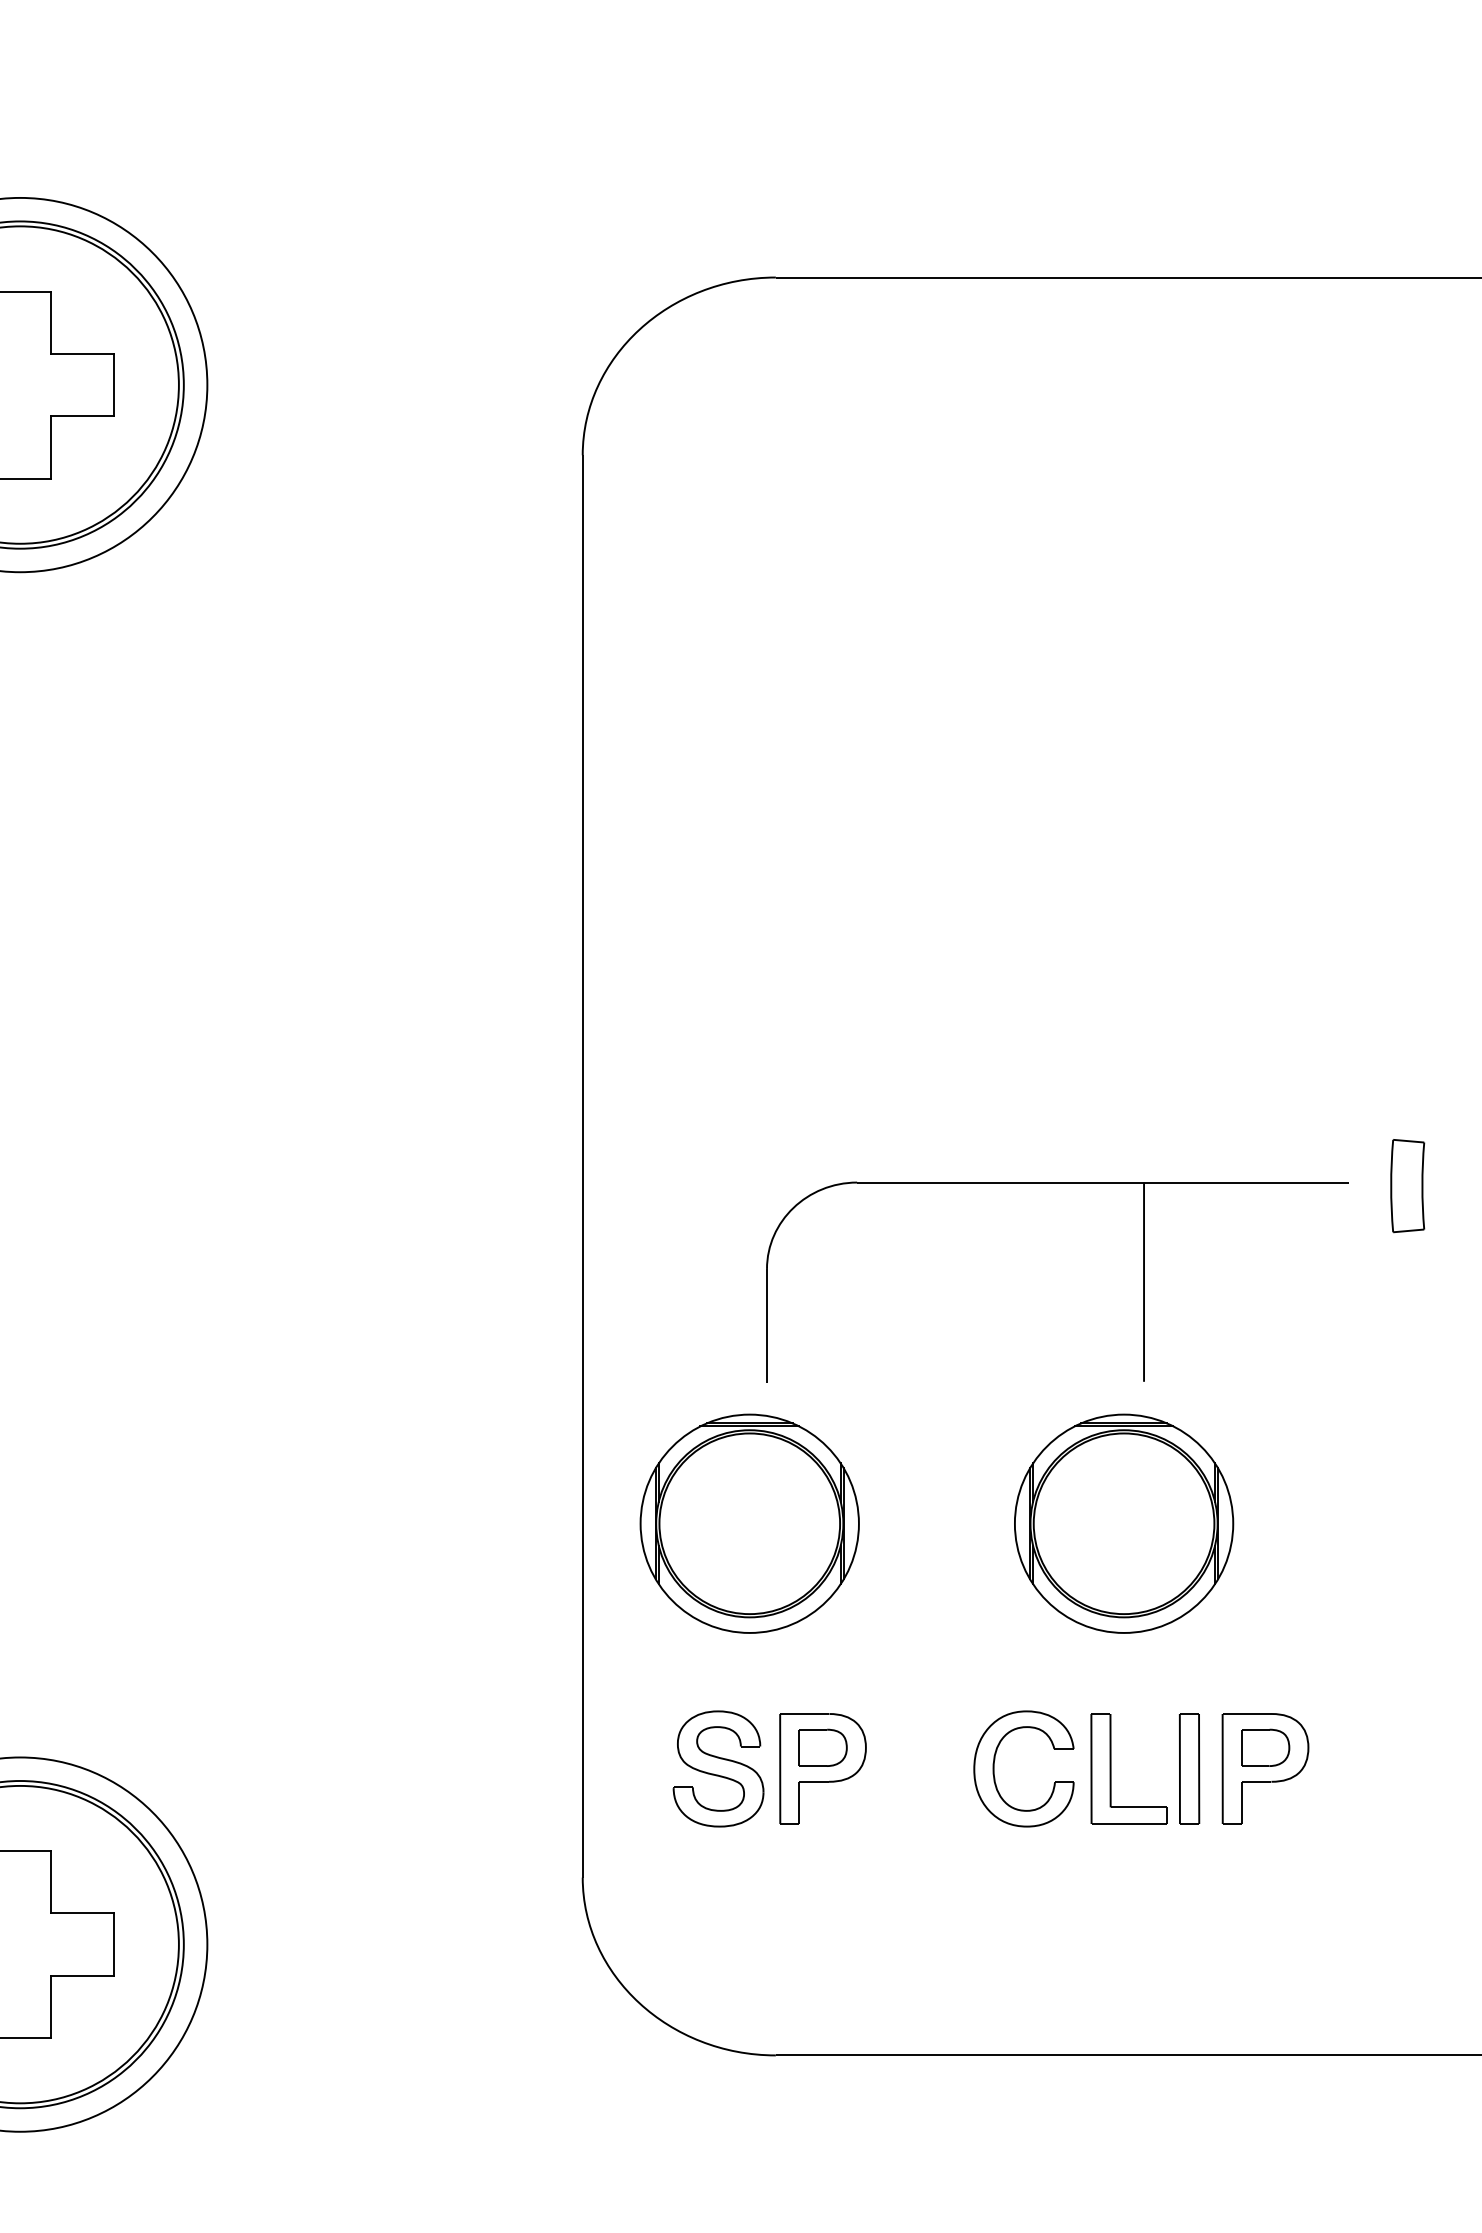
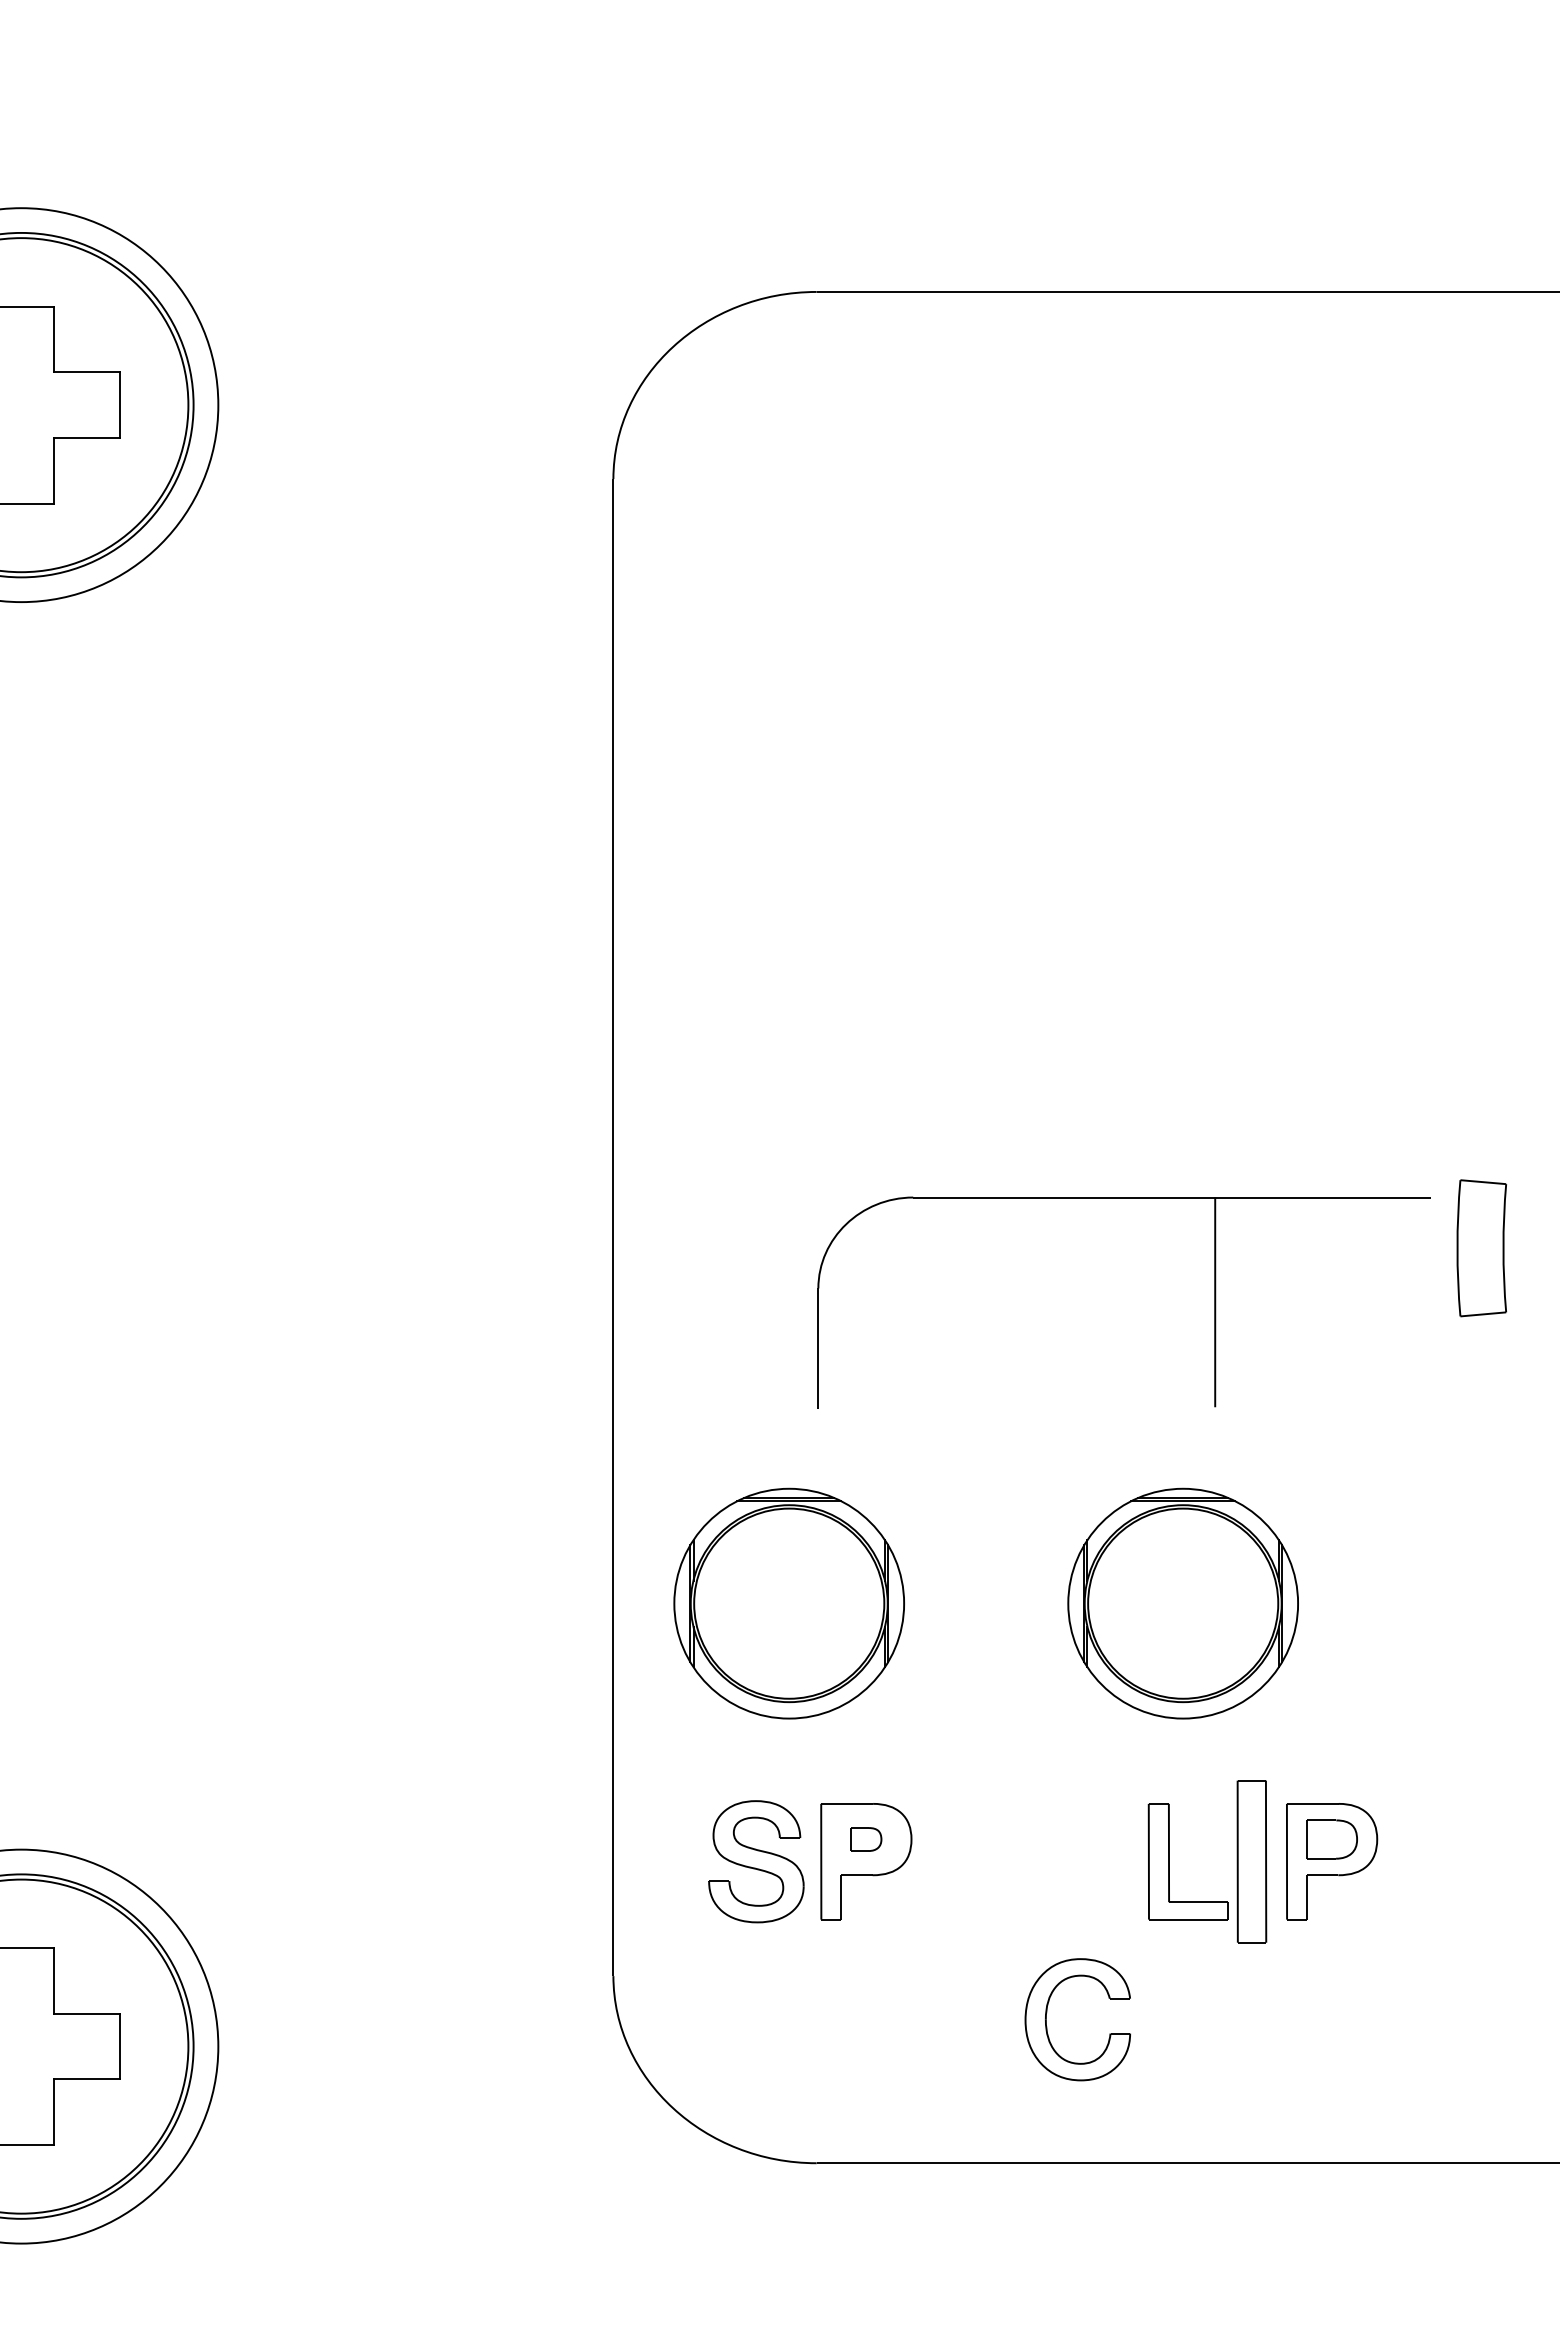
part: (1407, 1185) -> (1481, 1247), size x1.4
part: (1143, 1282) -> (1214, 1302), moved
part: (823, 1747) -> (866, 1839), size x0.6
part: (995, 1762) -> (1047, 2012), moved
part: (1189, 1768) -> (1252, 1861), size x1.4

